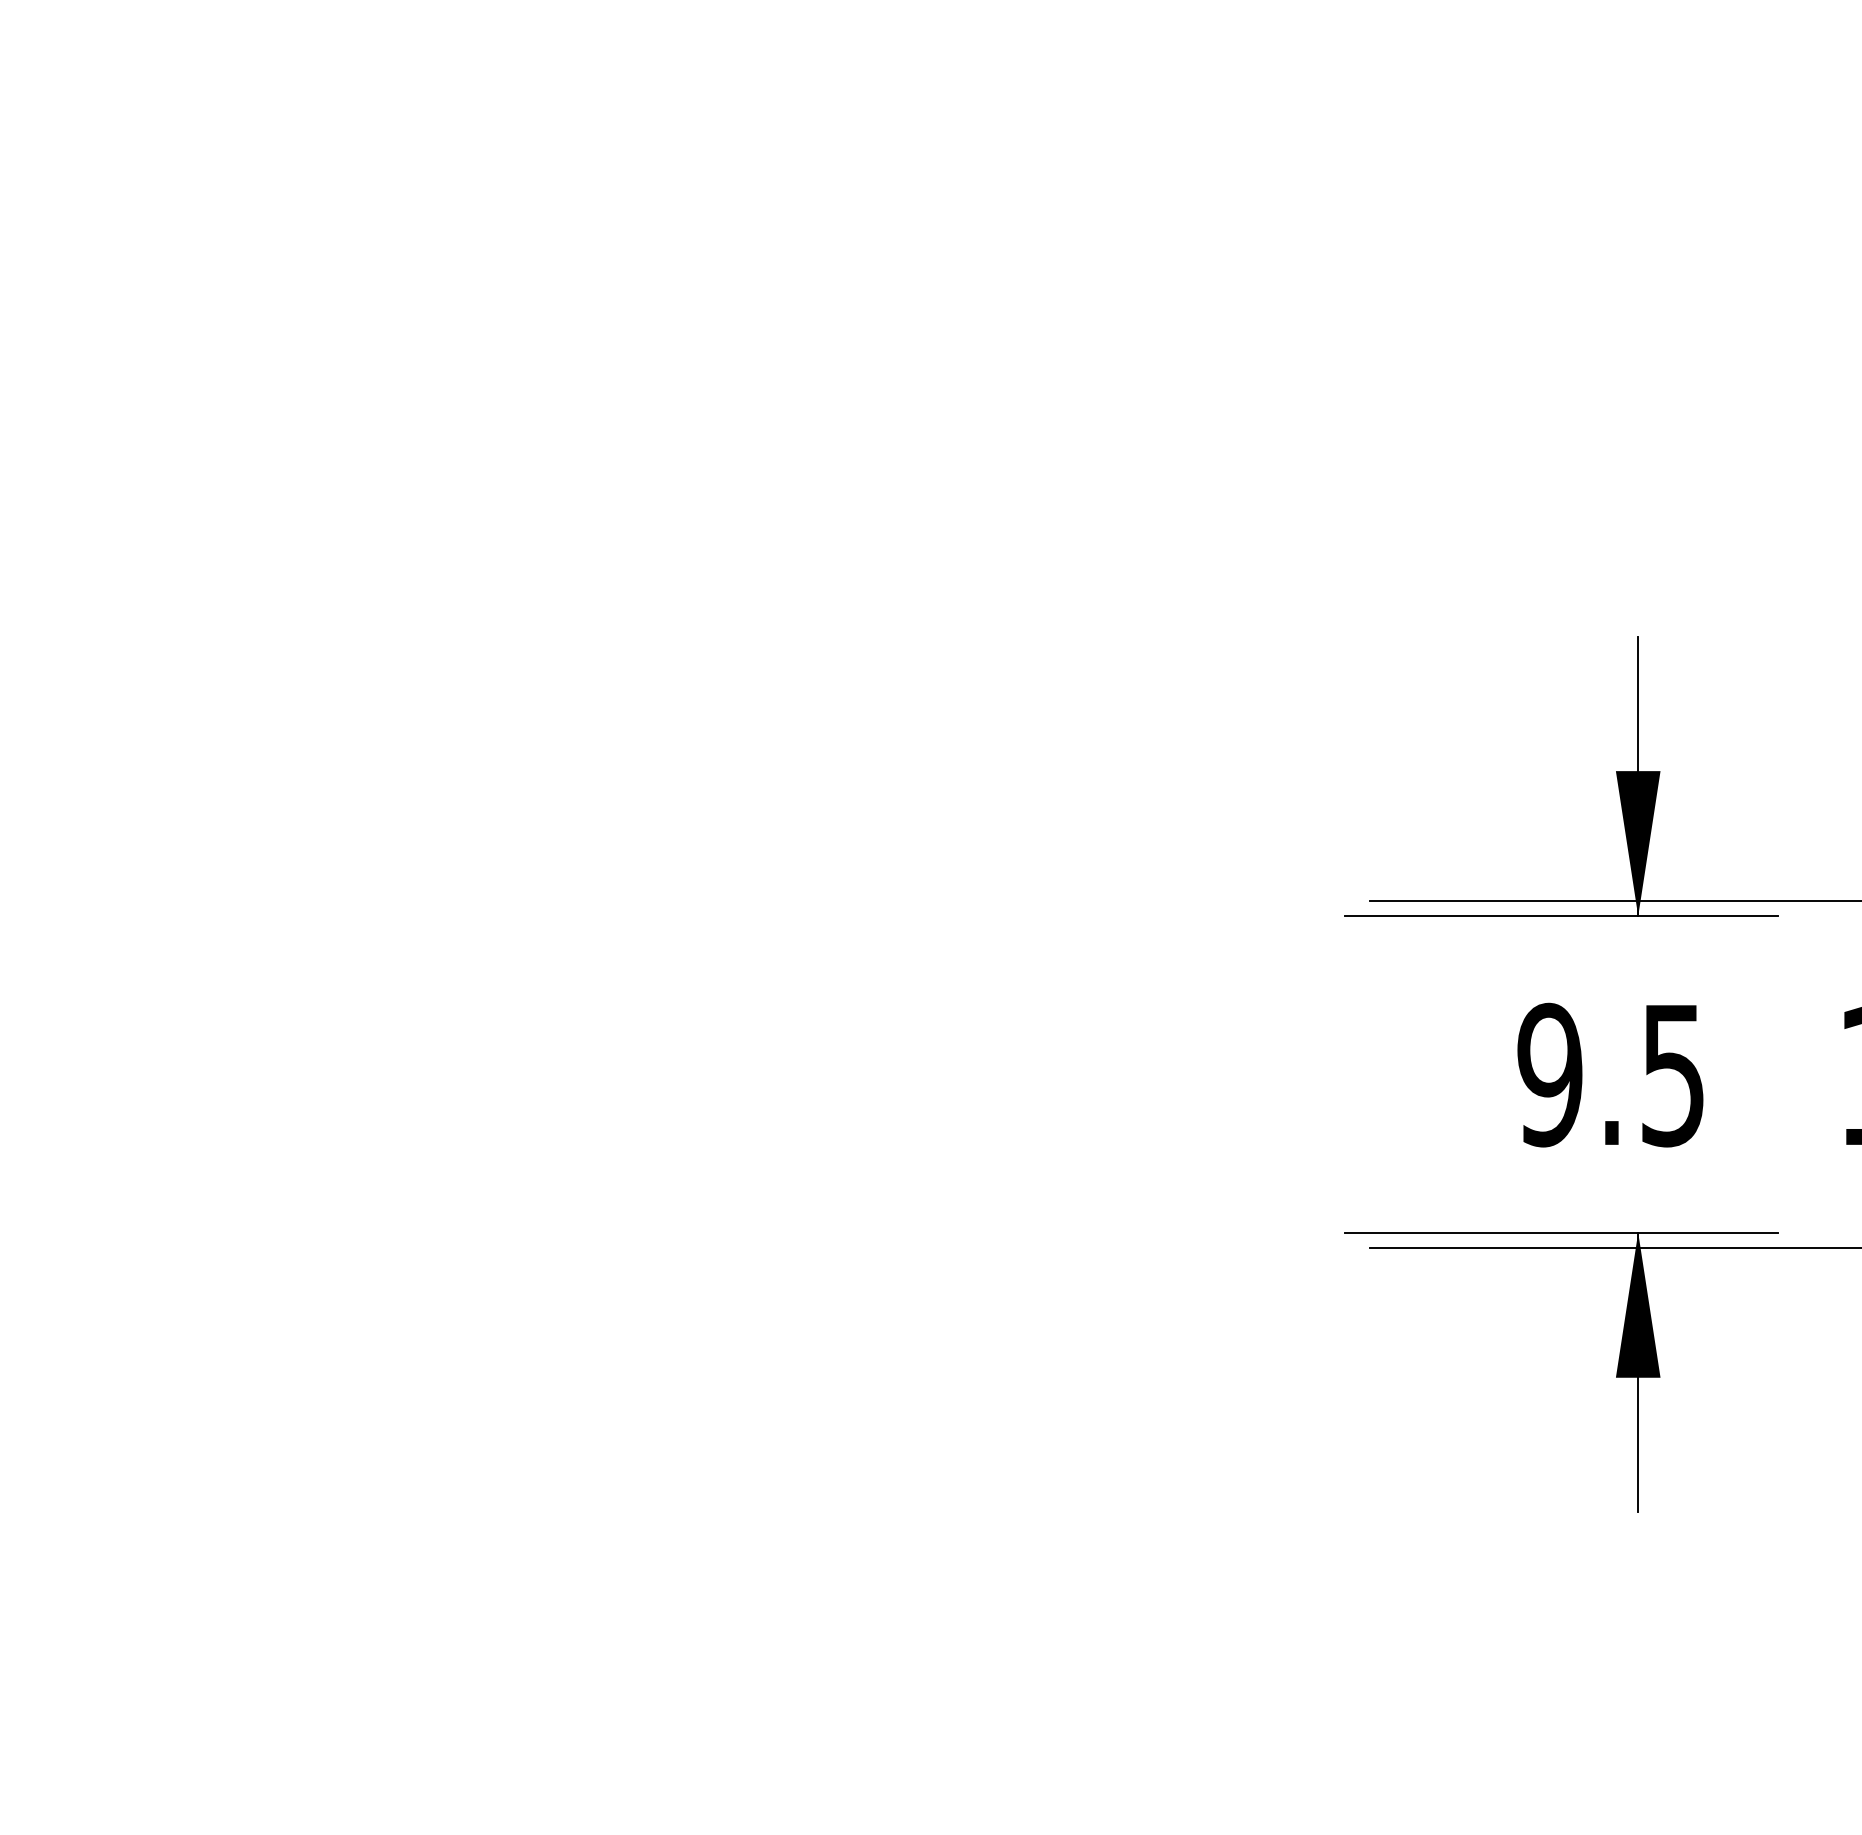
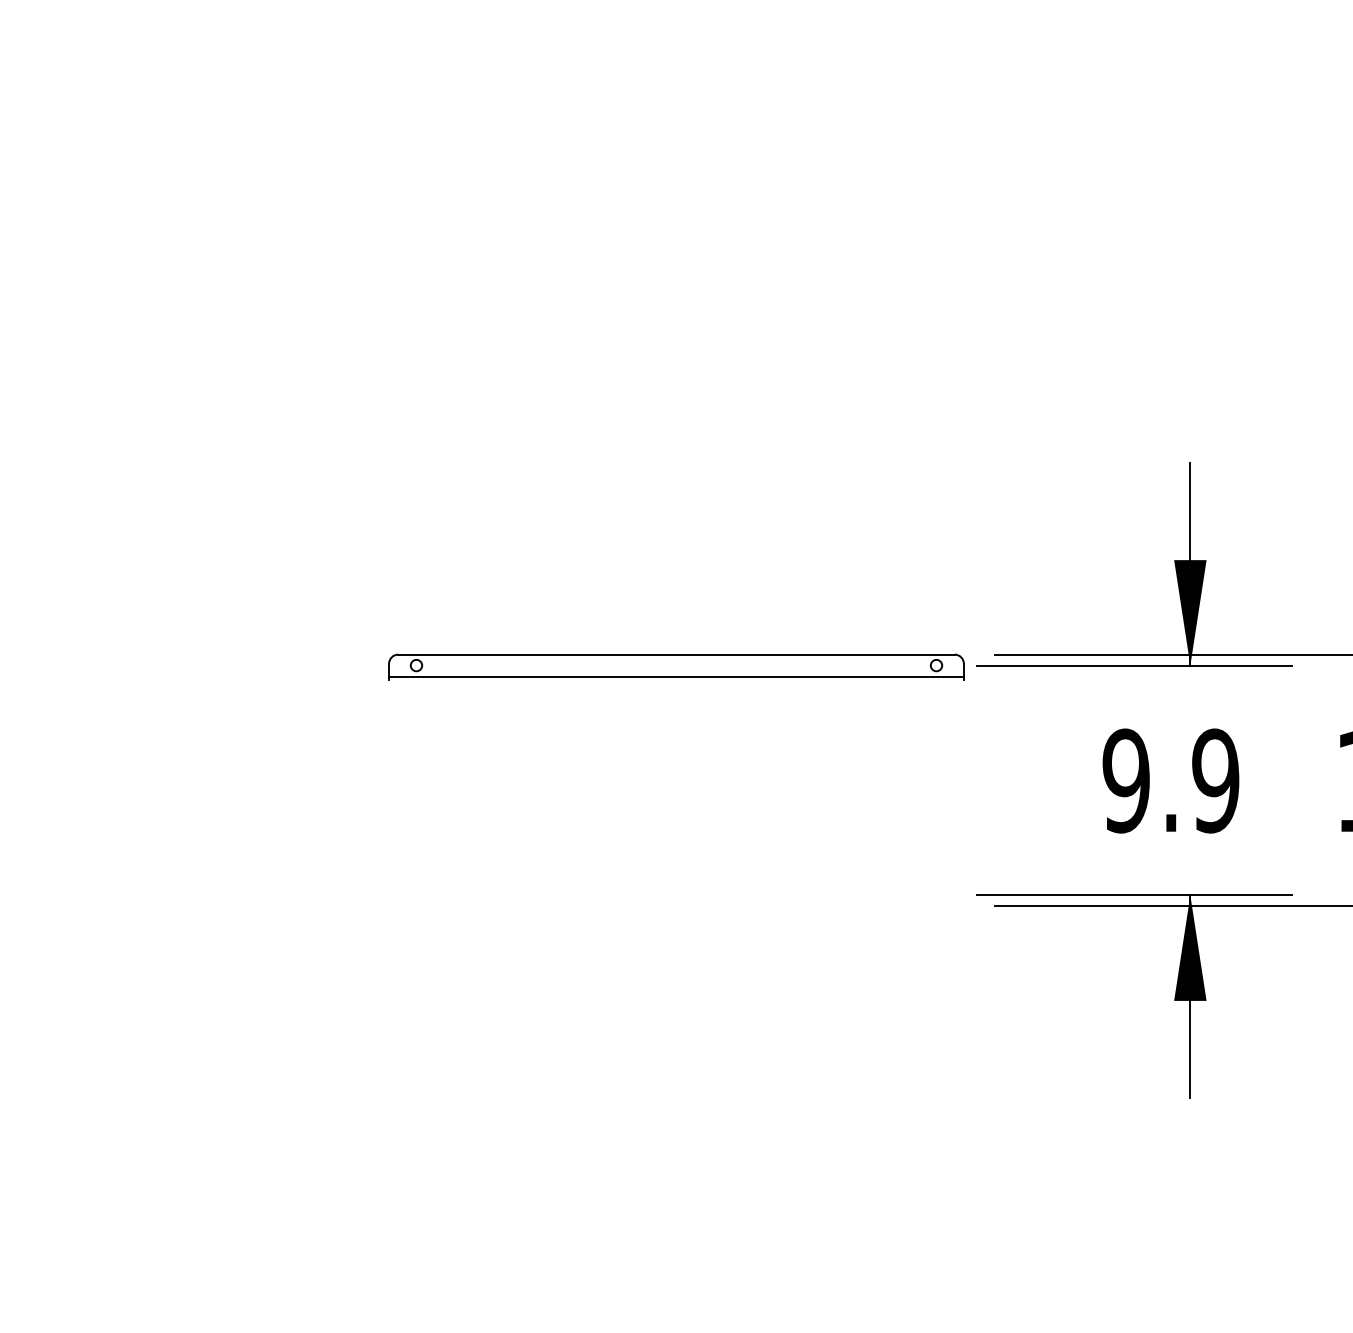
part: (930, 918) -> (676, 667), added
text: (1672, 1074) -> (1215, 780), 9.5 -> 9.9

